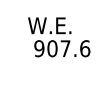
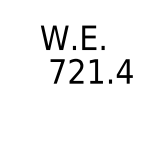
text: (62, 48) -> (91, 71), 907.6 -> 721.4

